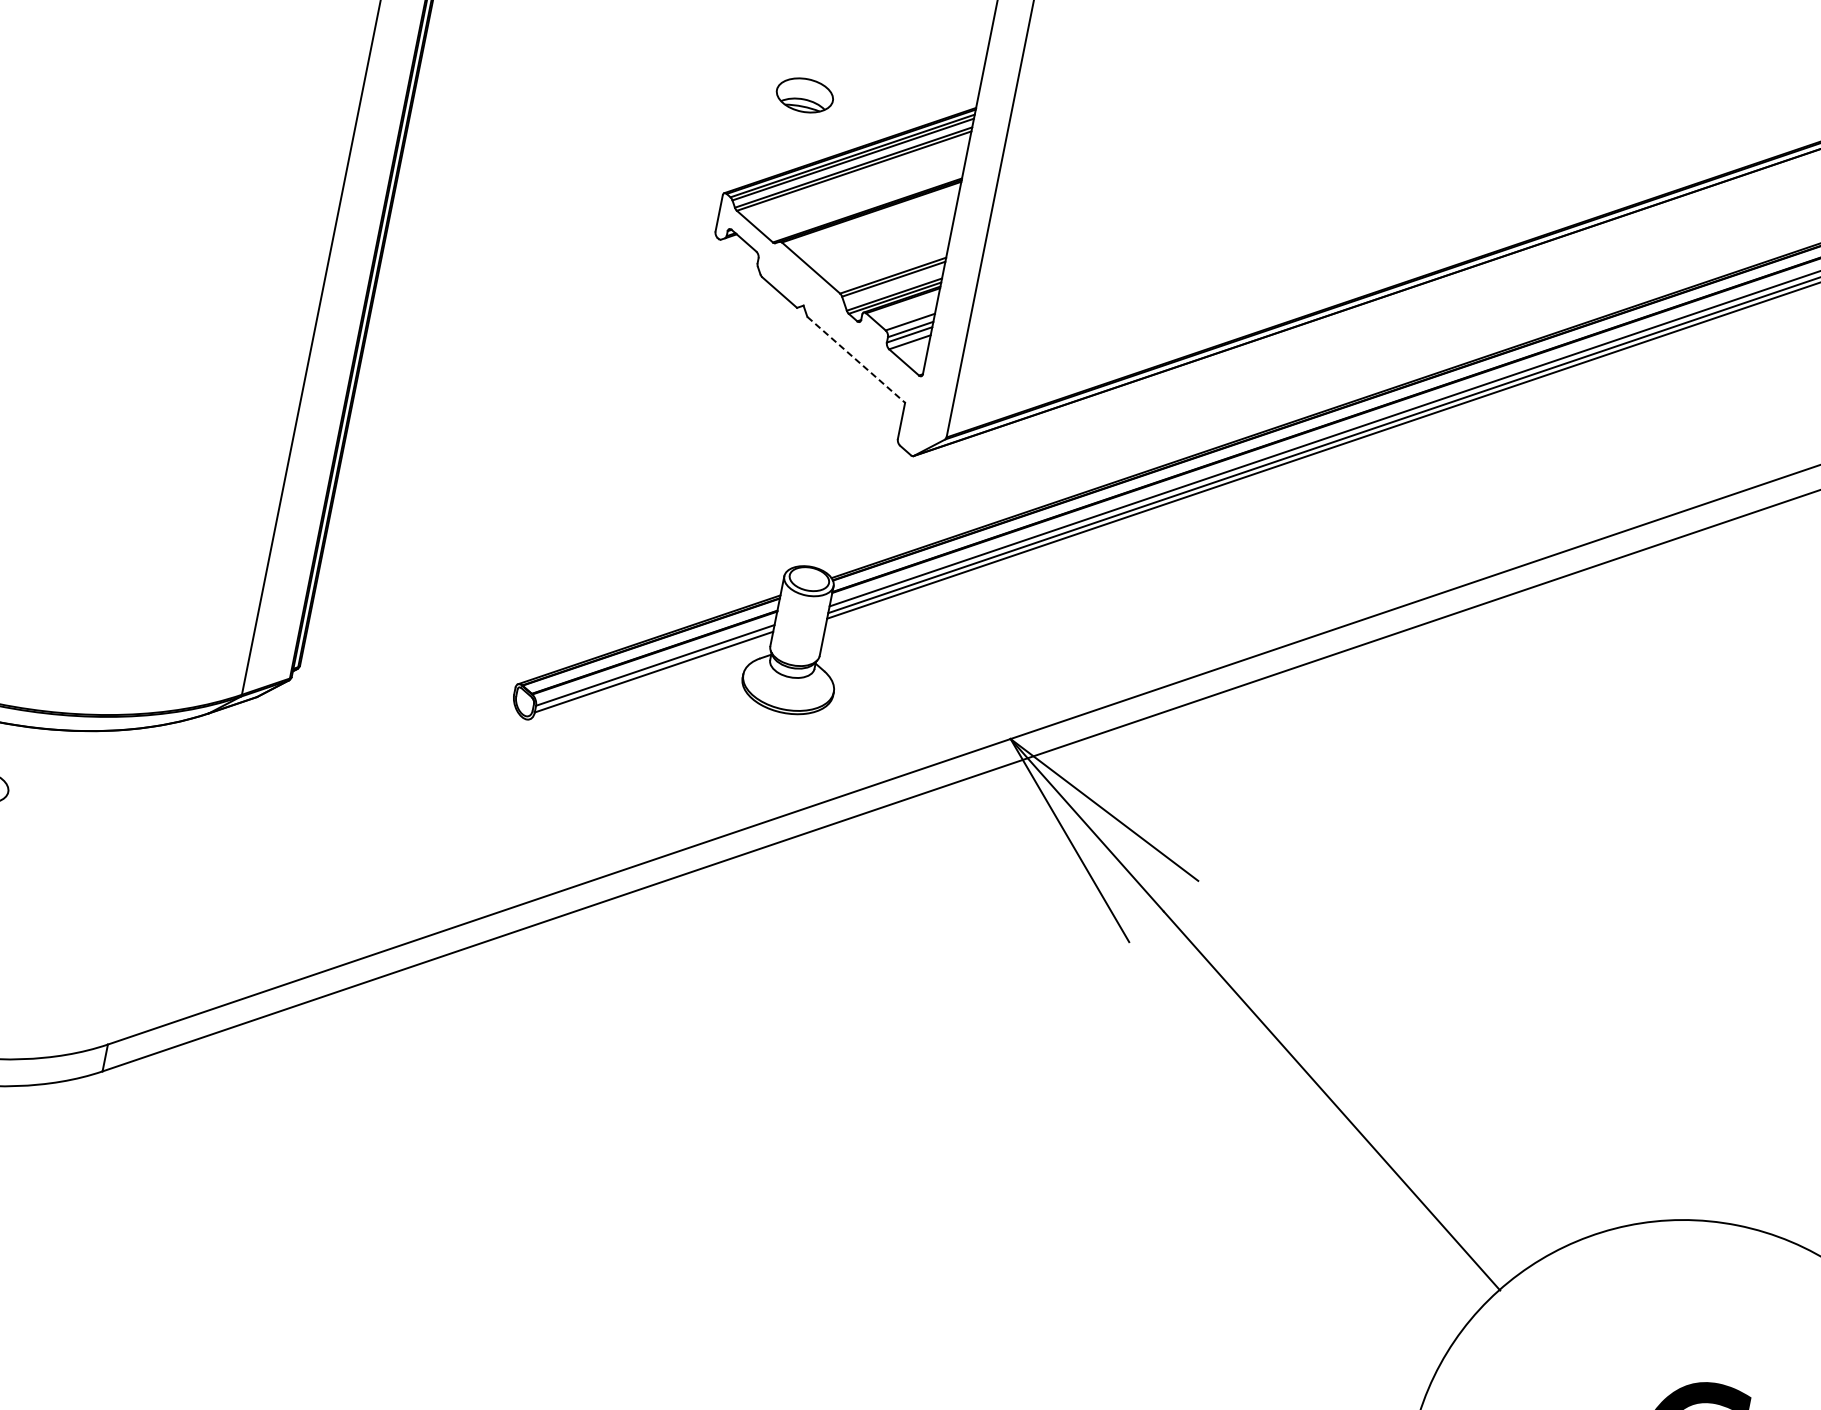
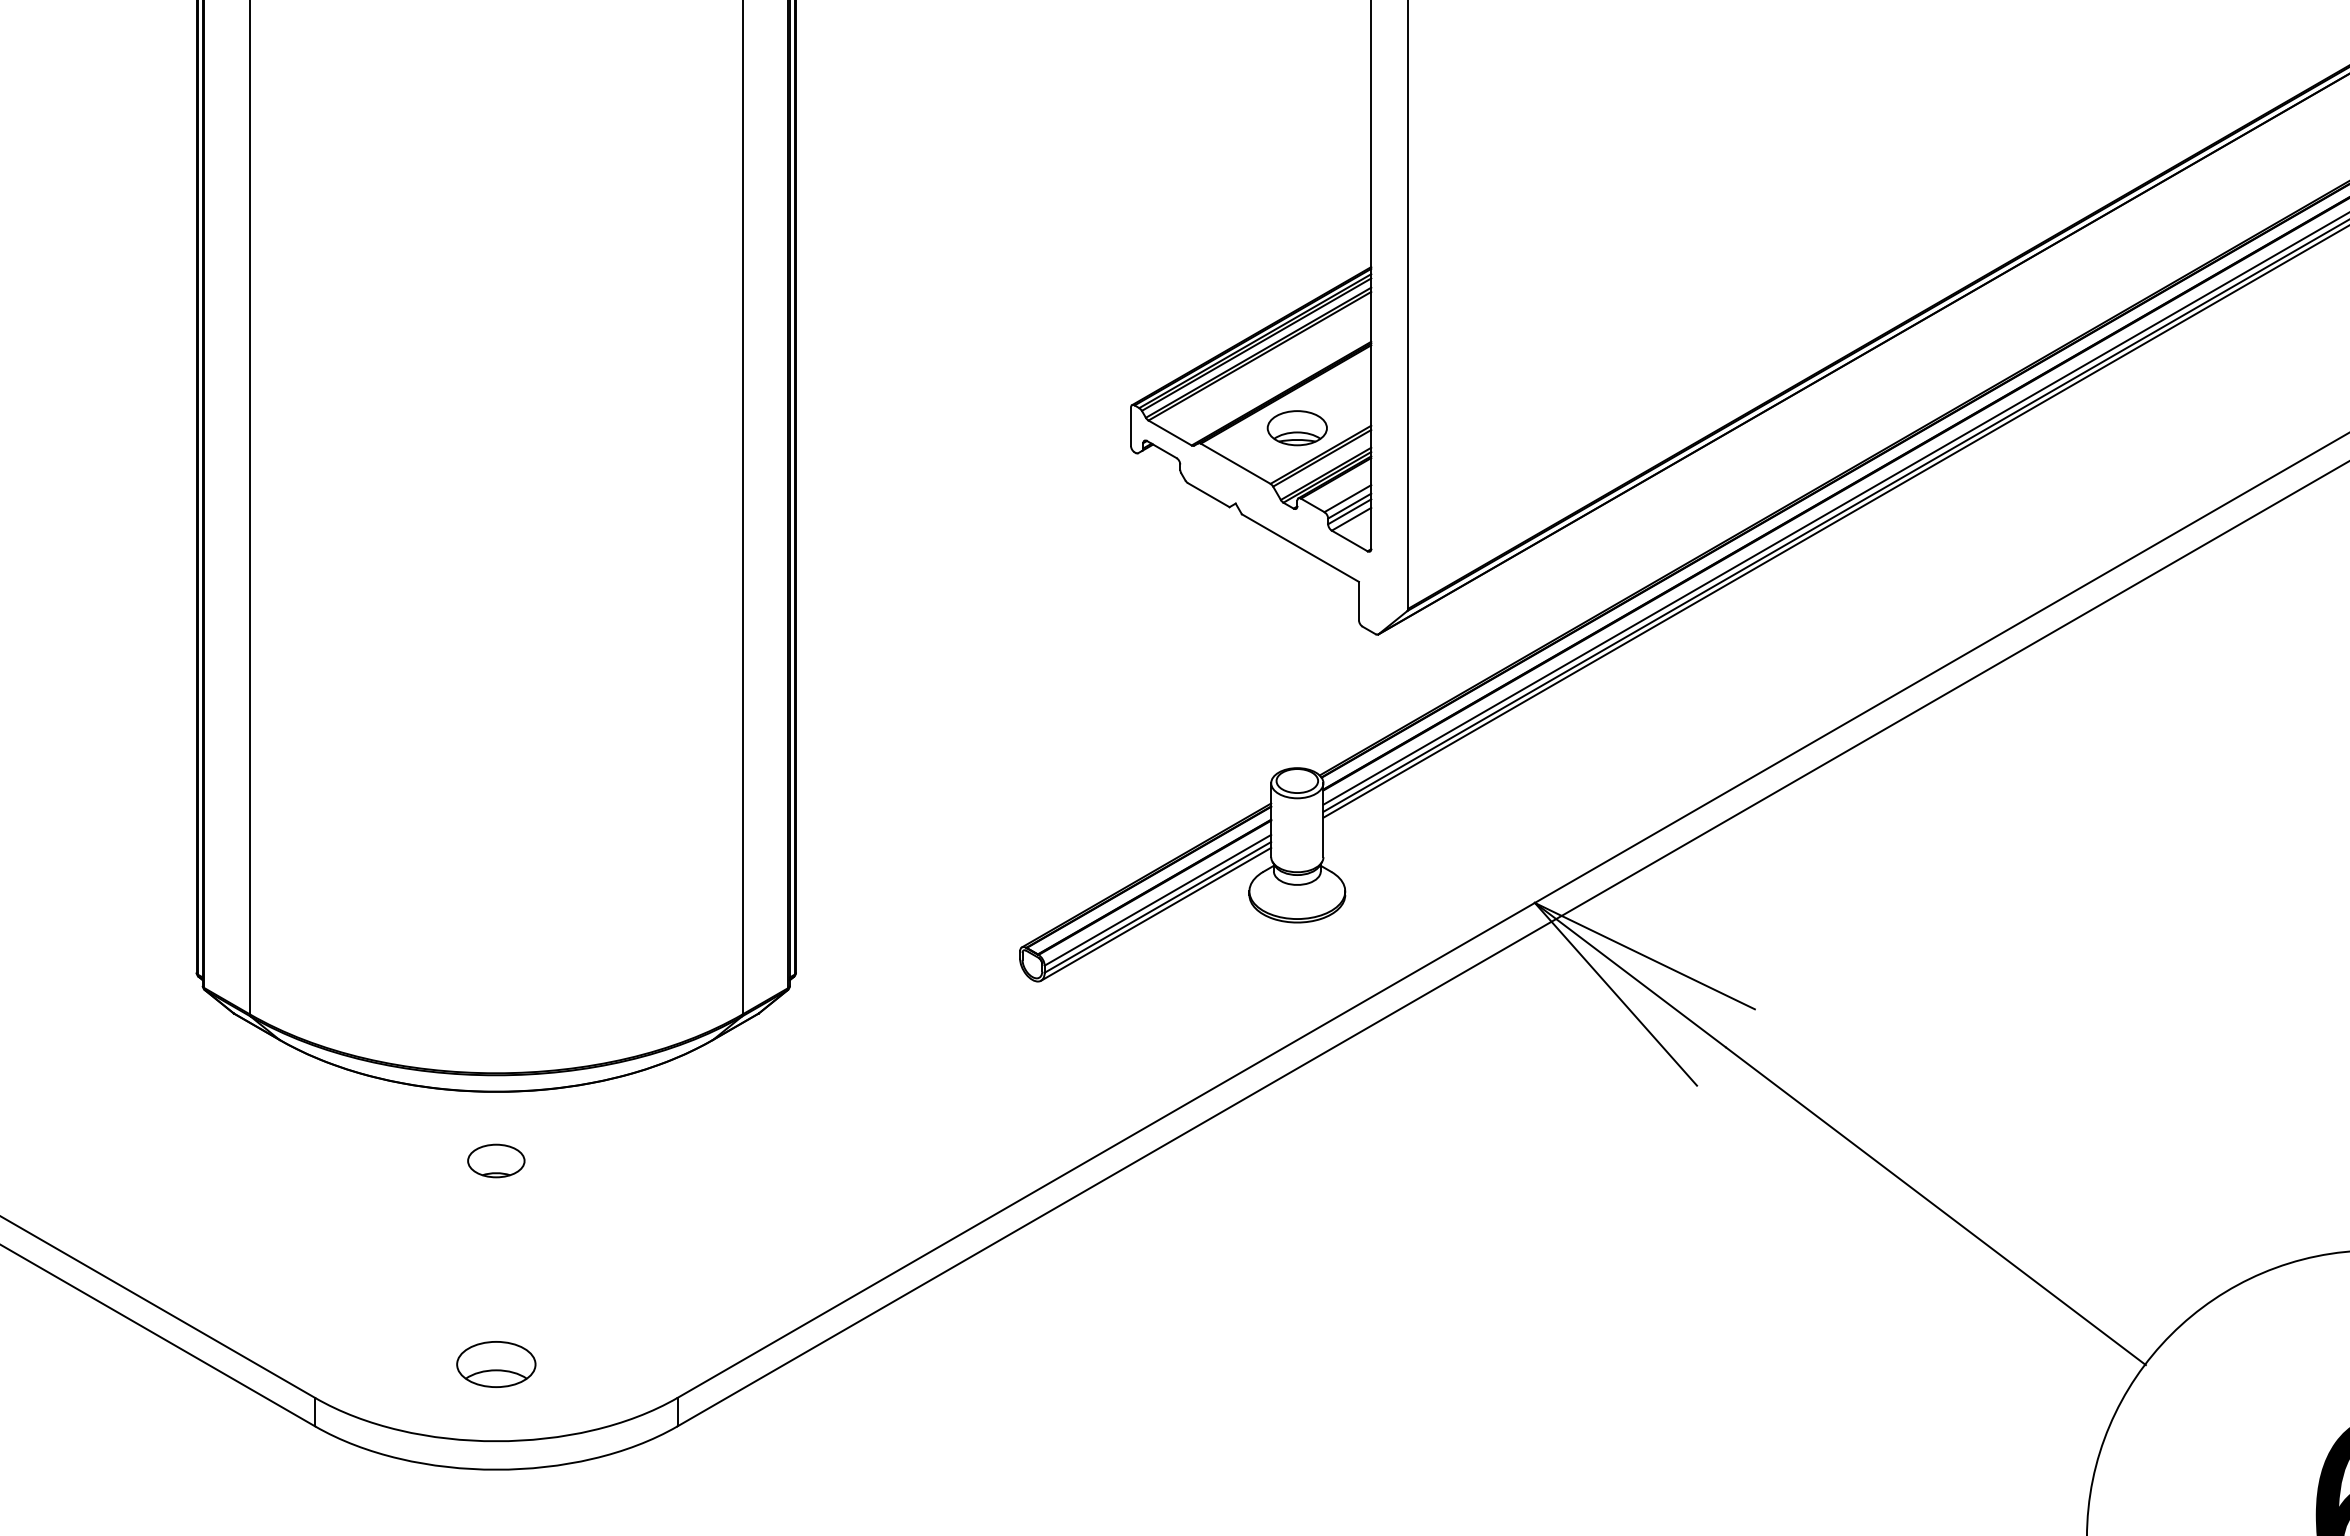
part: (804, 95) -> (1296, 428), moved
line: (856, 360) -> (1300, 548), dashed -> solid
line: (651, 677) -> (1156, 913), added

